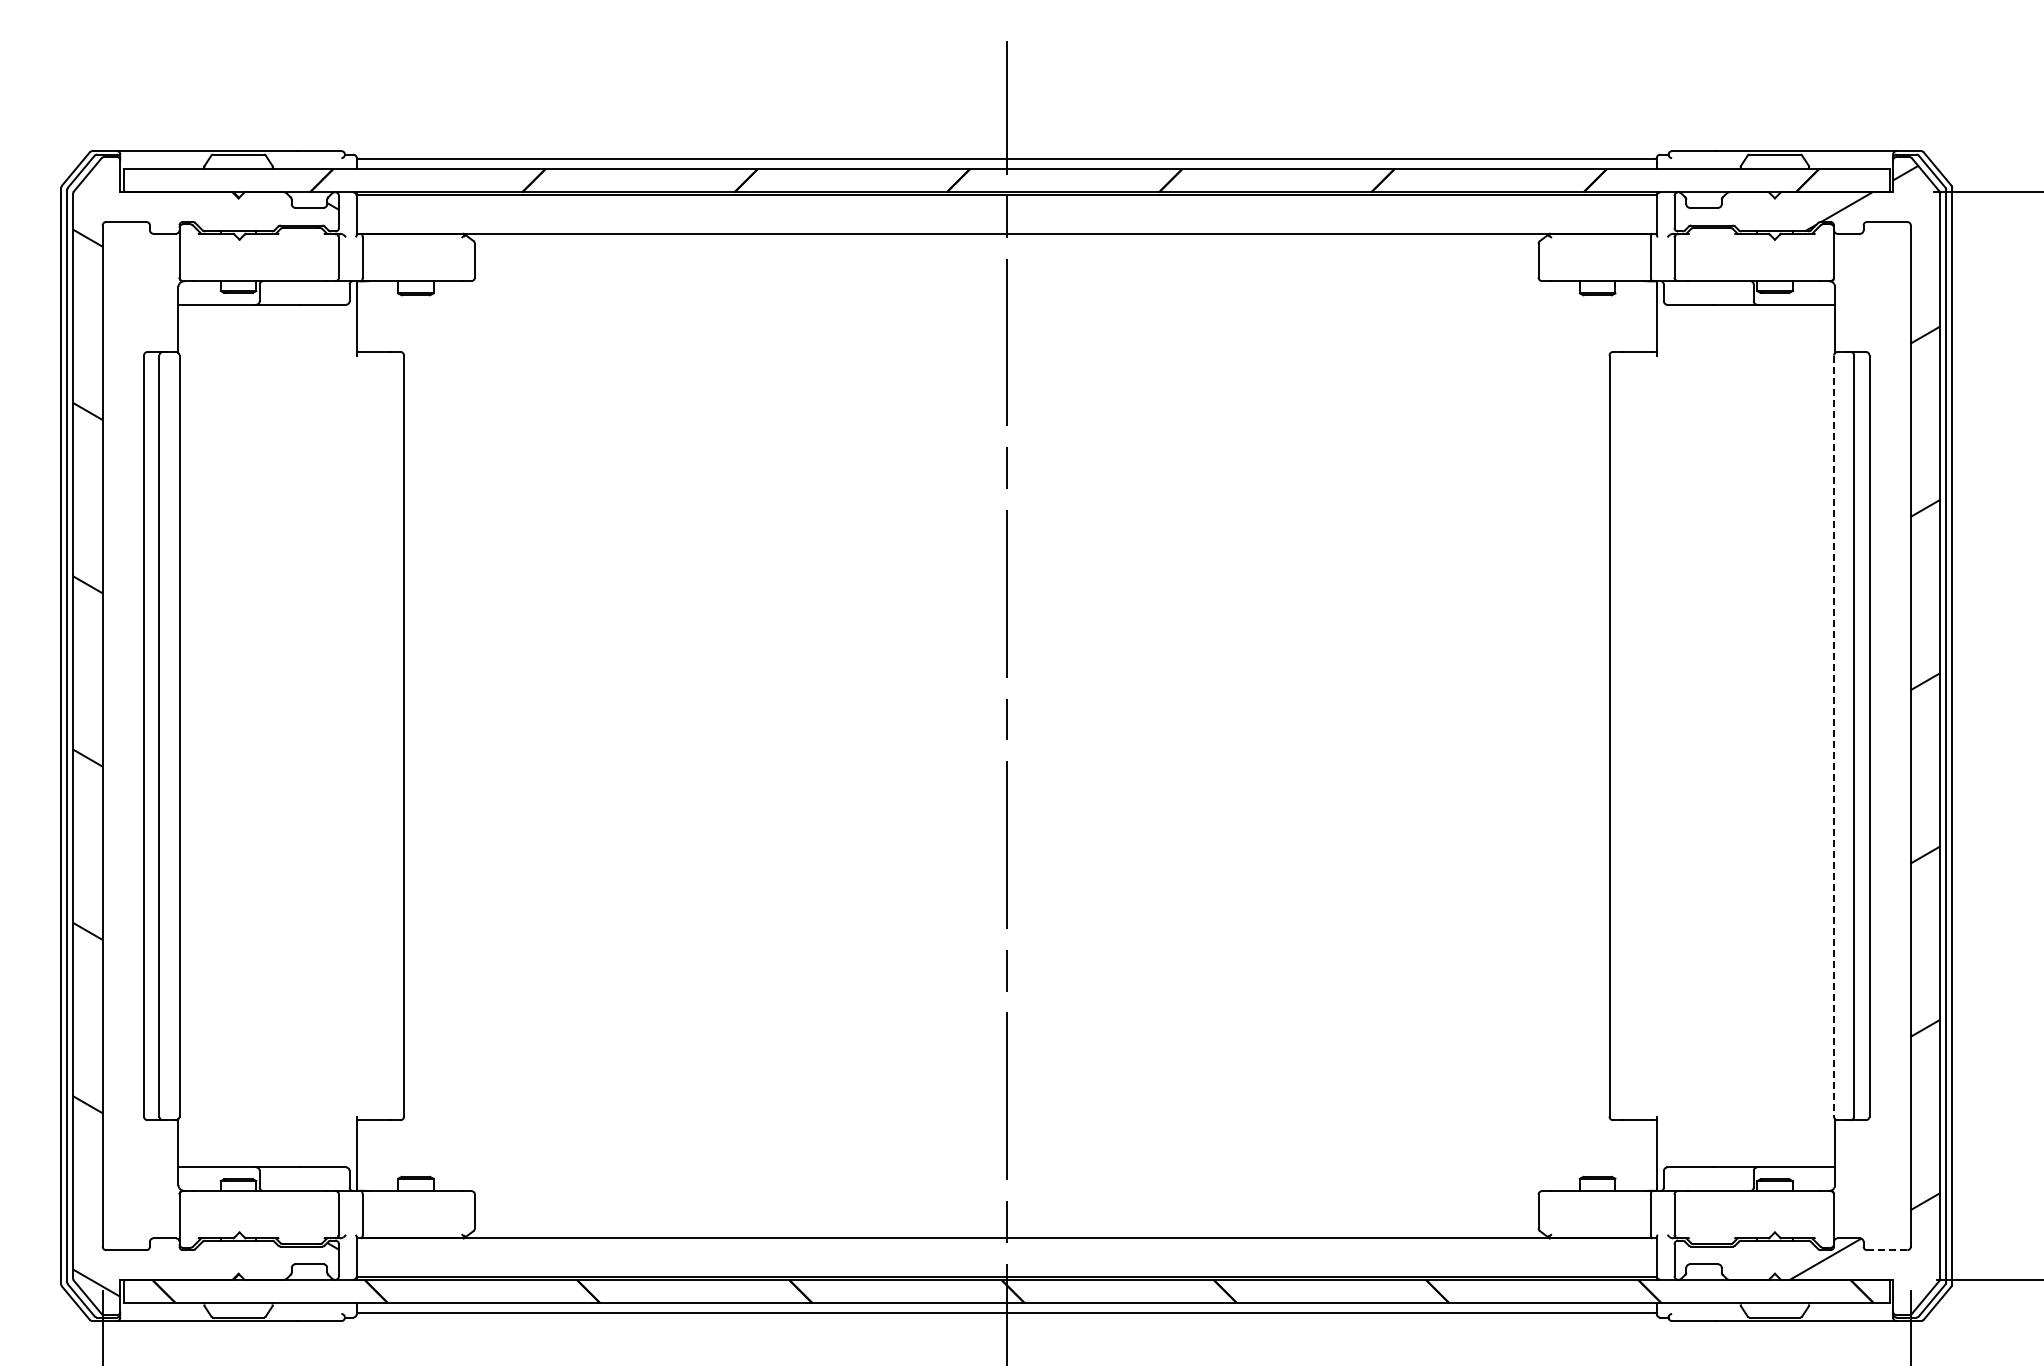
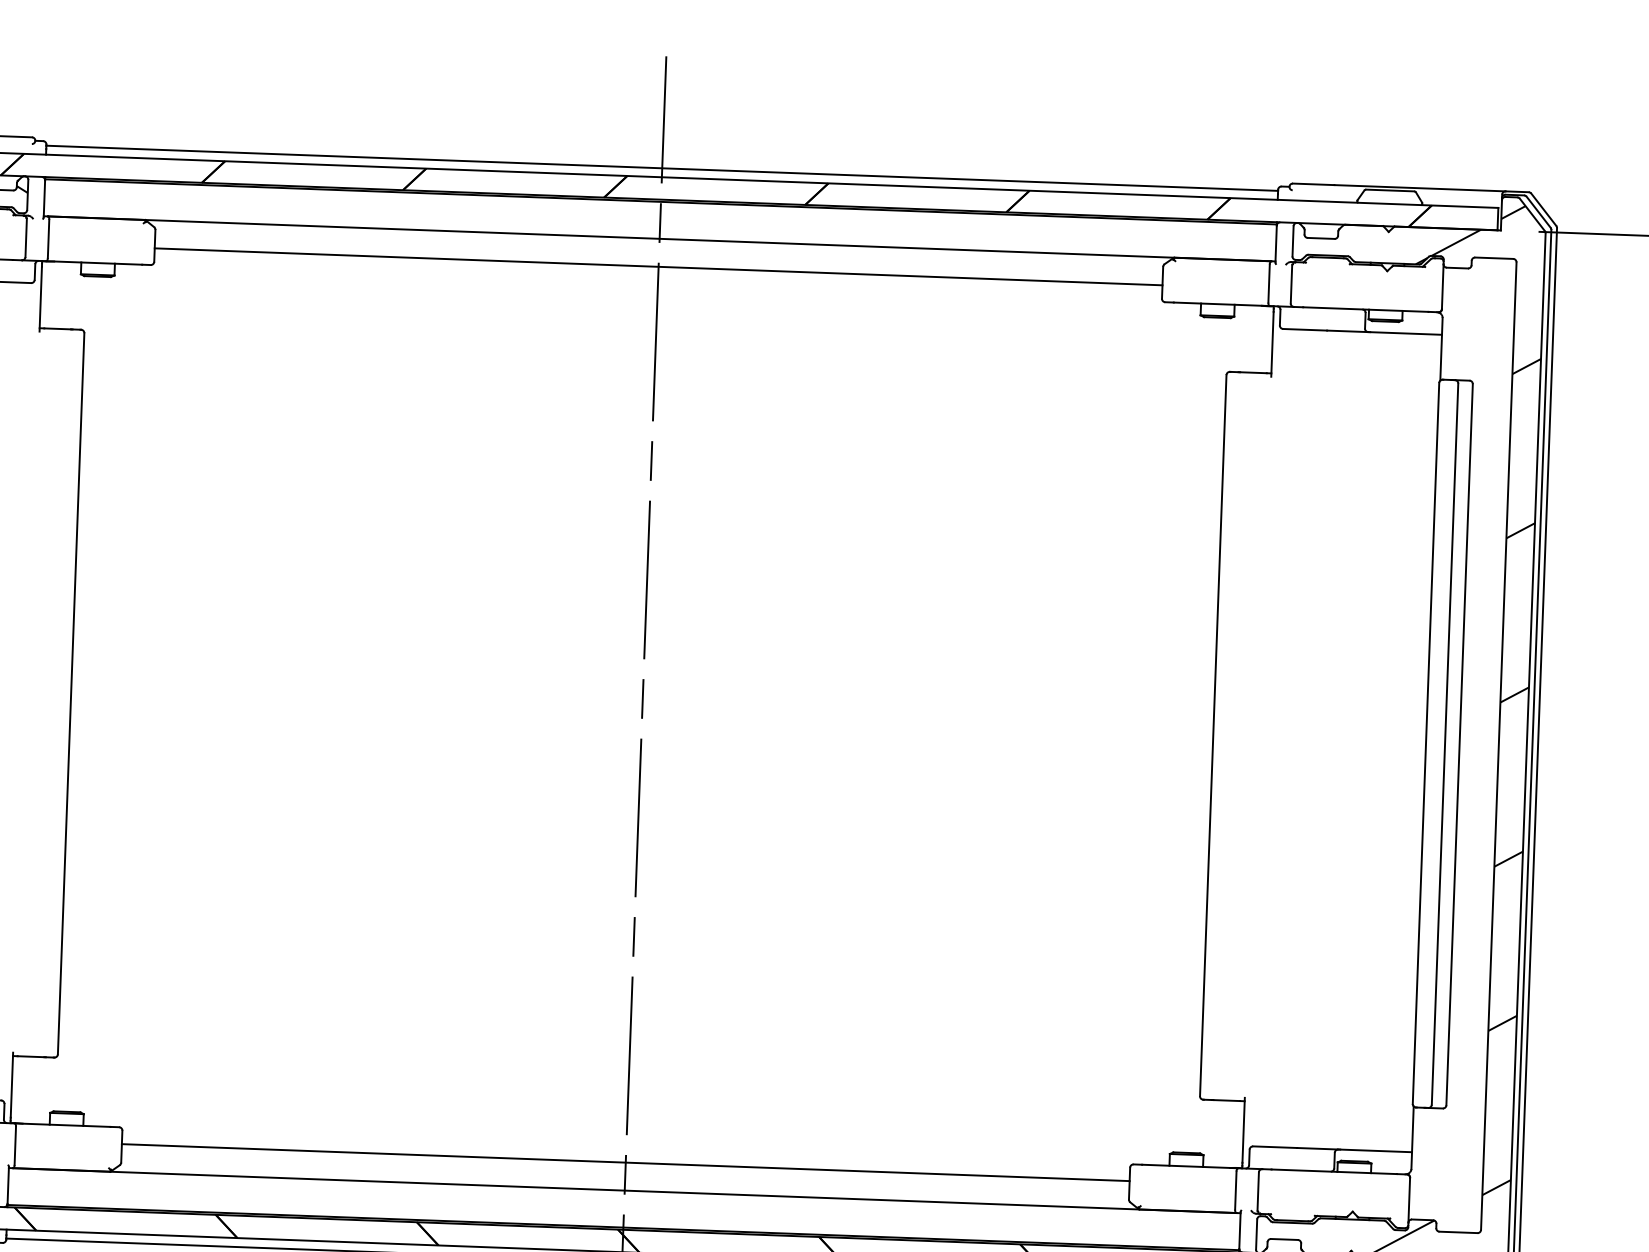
line: (1006, 263) -> (658, 266), added
line: (1834, 736) -> (1426, 743), dashed -> solid
line: (1006, 1208) -> (625, 1162), added
line: (1886, 1250) -> (1457, 1232), dashed -> solid

